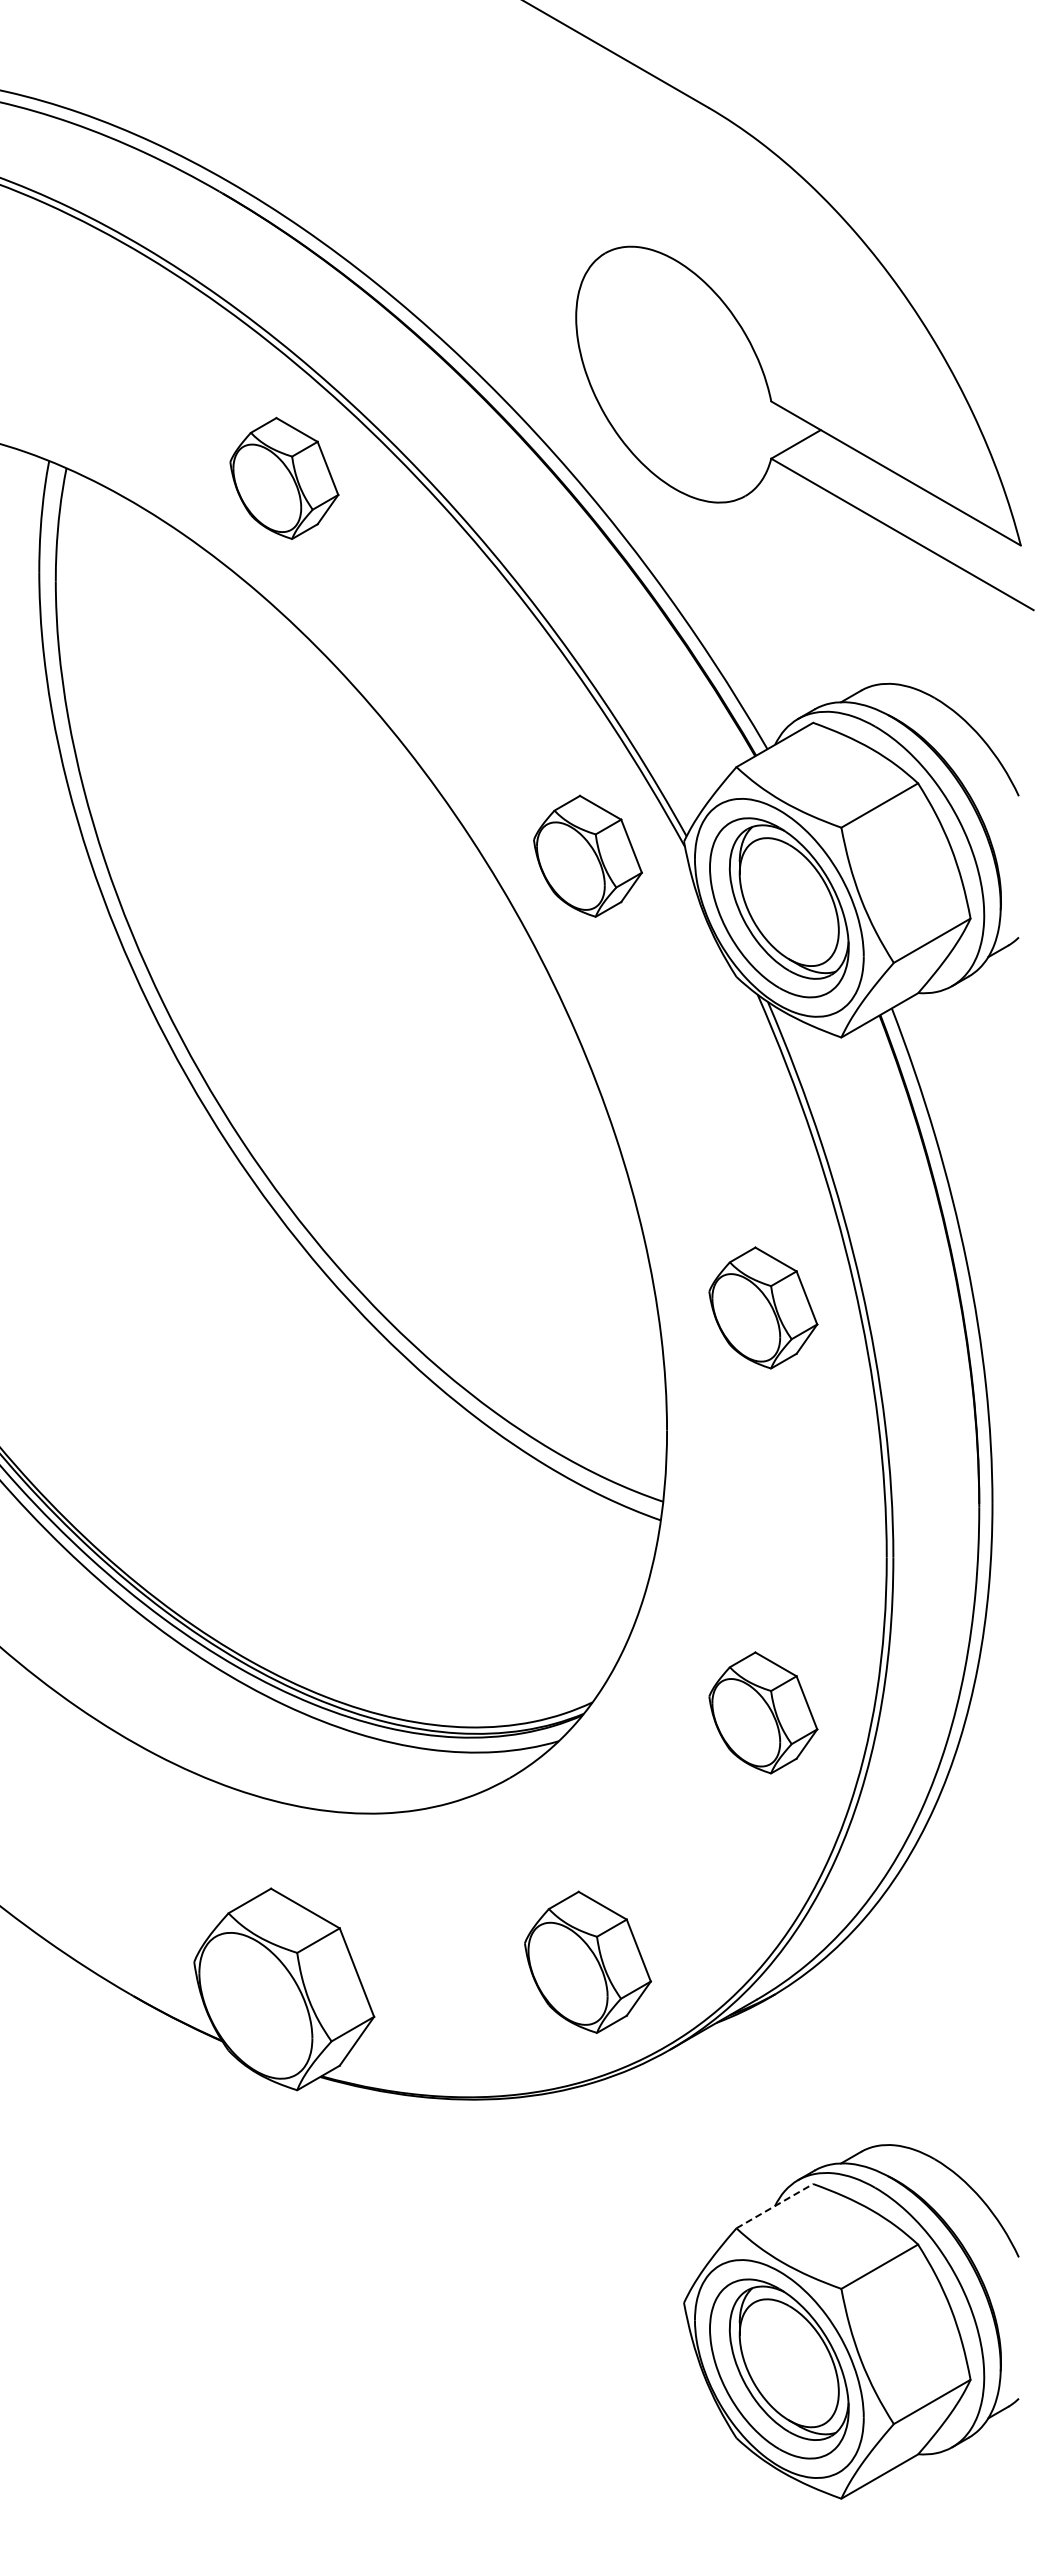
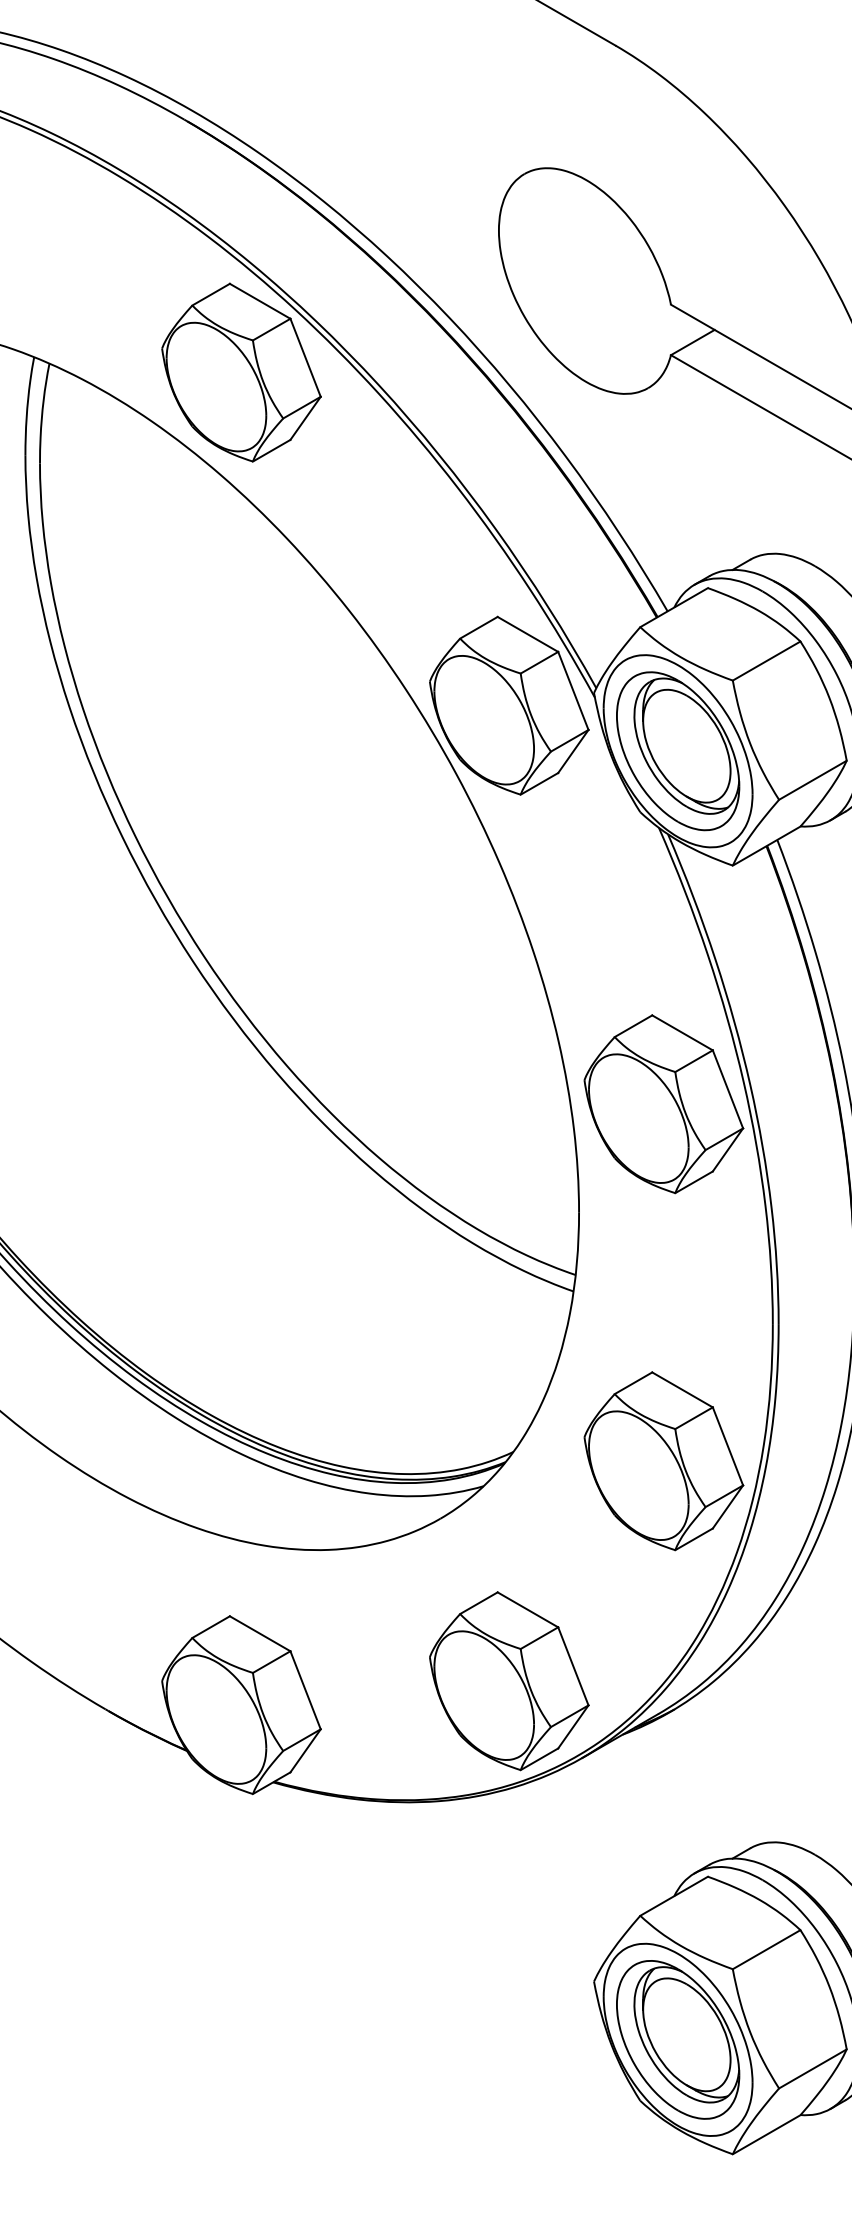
part: (284, 478) -> (241, 372), size x1.67
part: (587, 856) -> (508, 705), size x1.67
part: (763, 1307) -> (664, 1103), size x1.67
part: (763, 1712) -> (664, 1460), size x1.67
part: (587, 1962) -> (508, 1681), size x1.43
line: (775, 2205) -> (674, 1895), dashed -> solid

